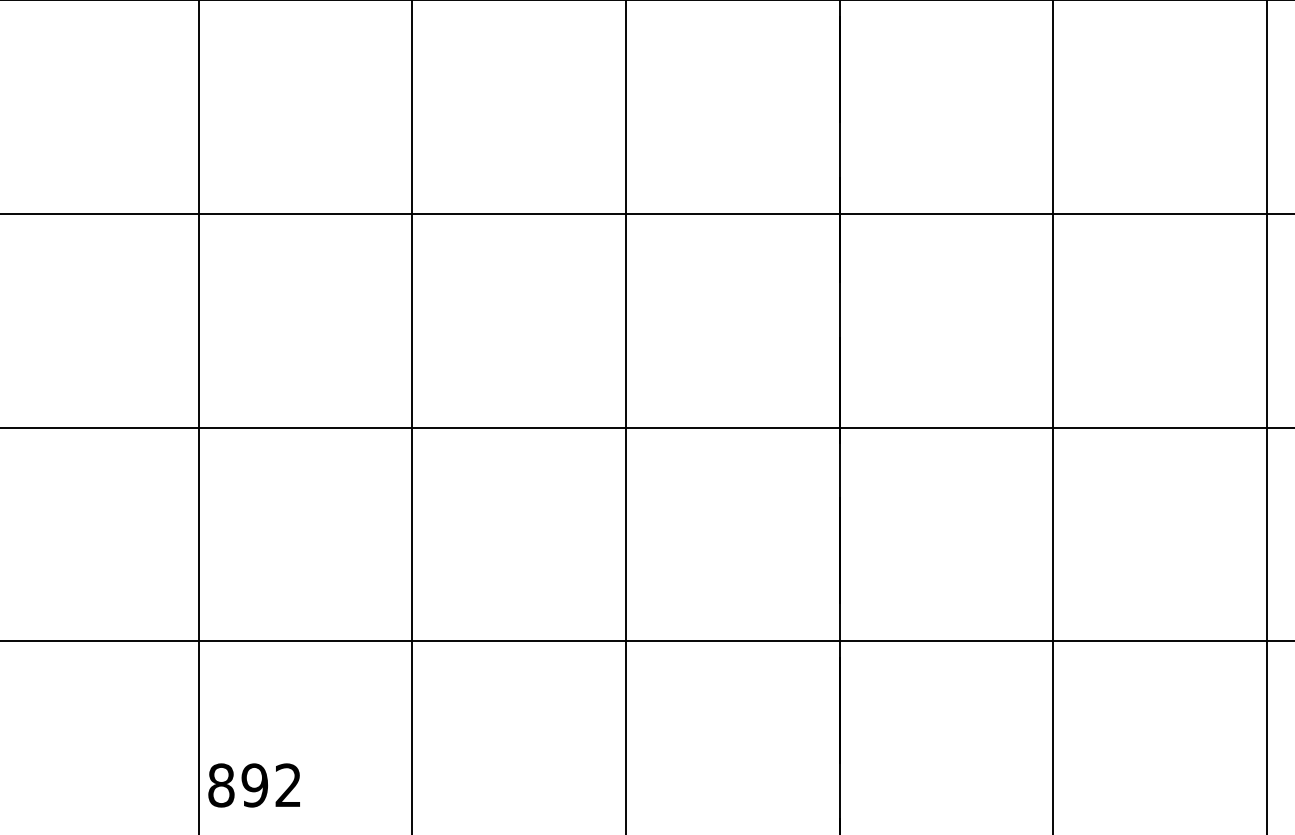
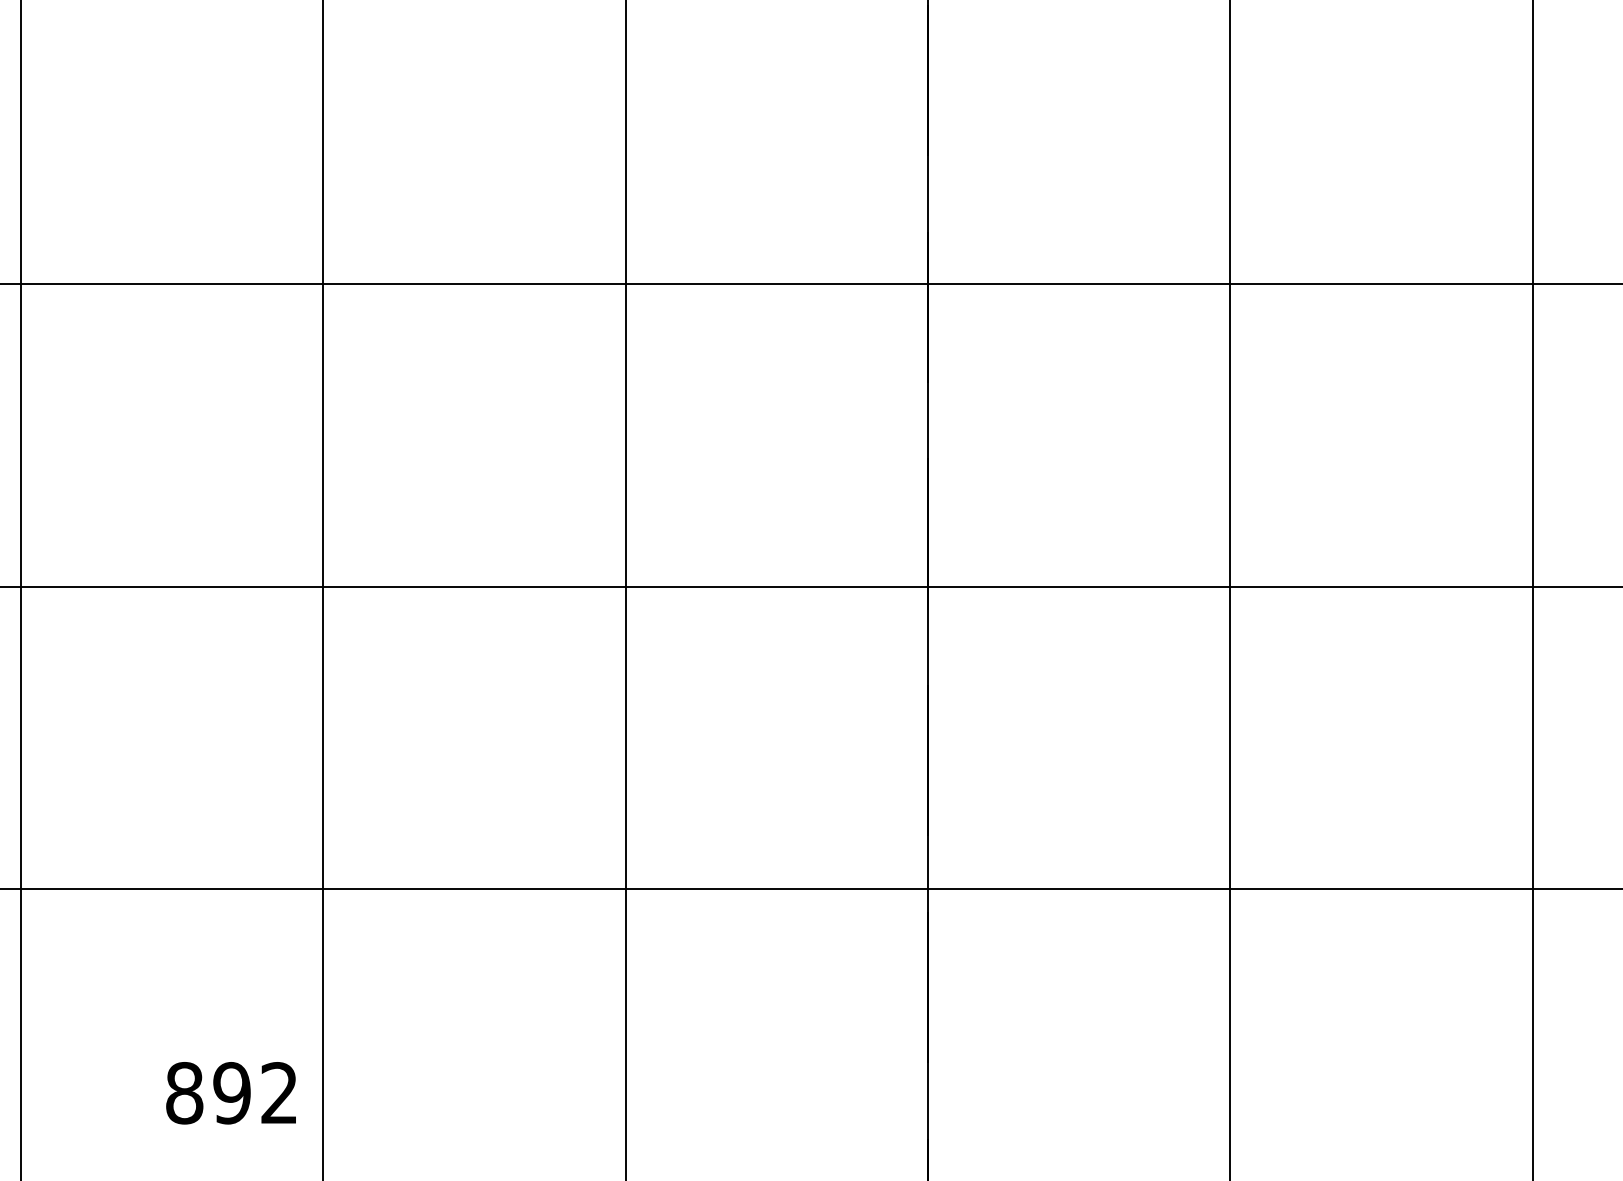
text: (253, 785) -> (230, 1093), moved

